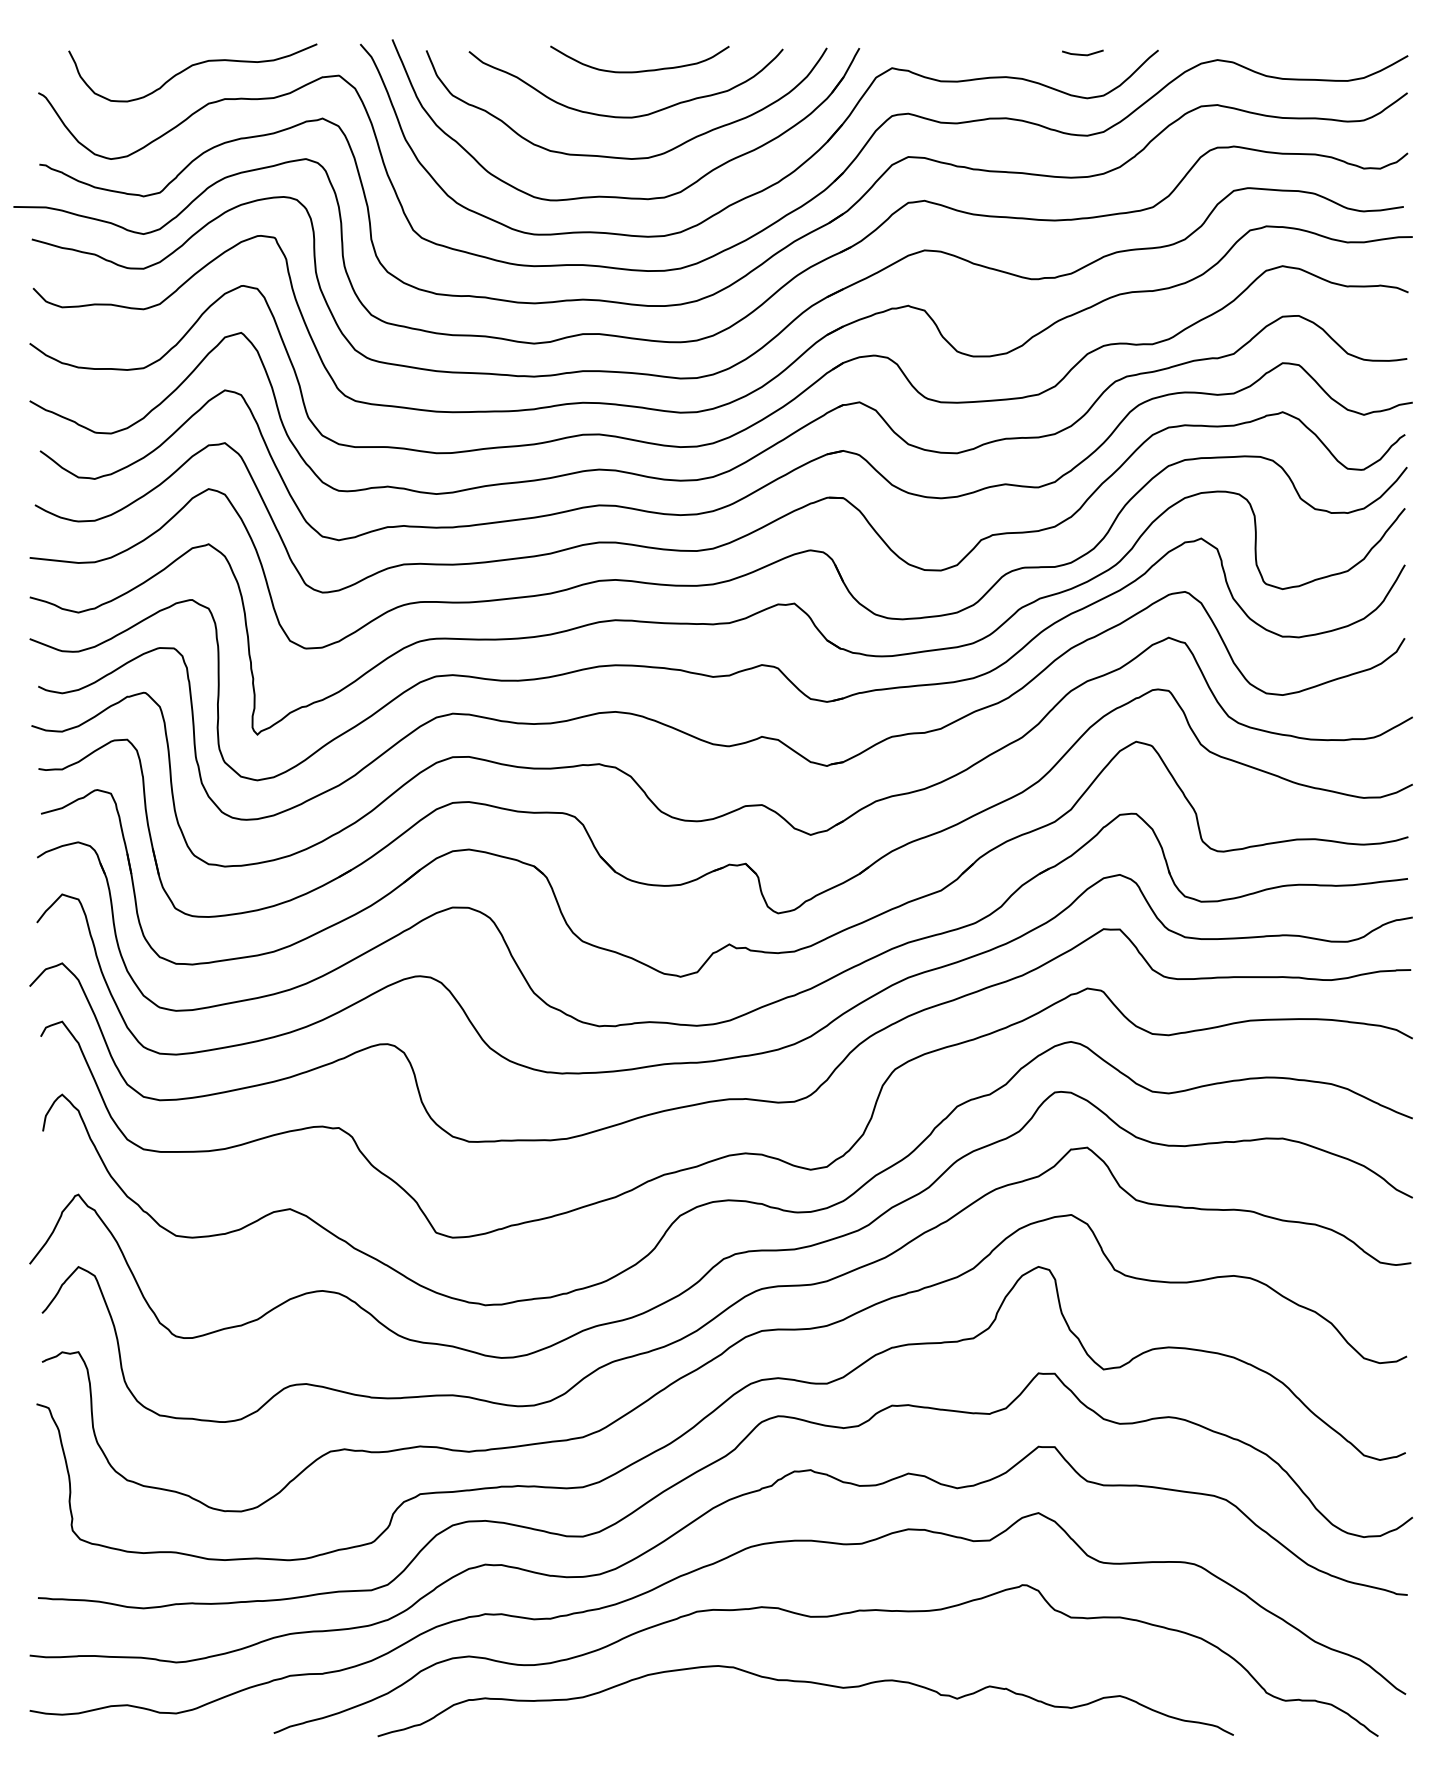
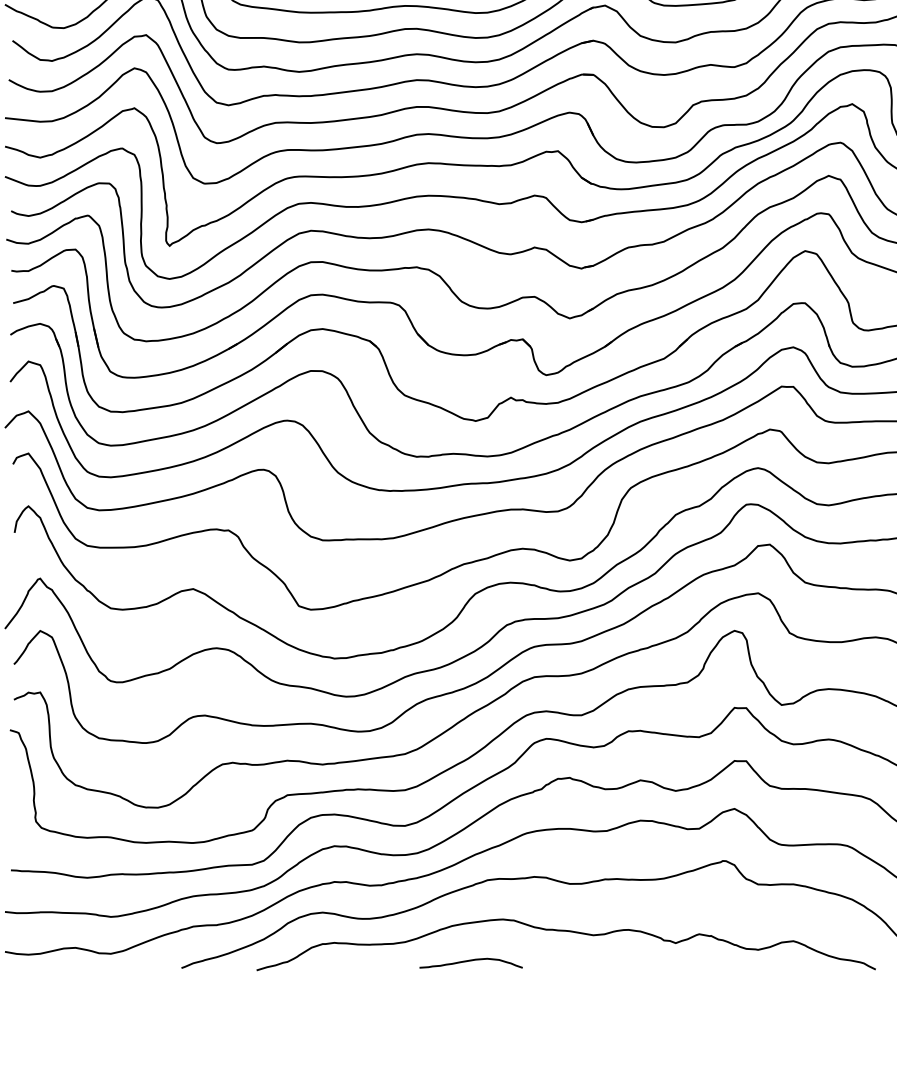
curve: (673, 1723) -> (470, 961), added

